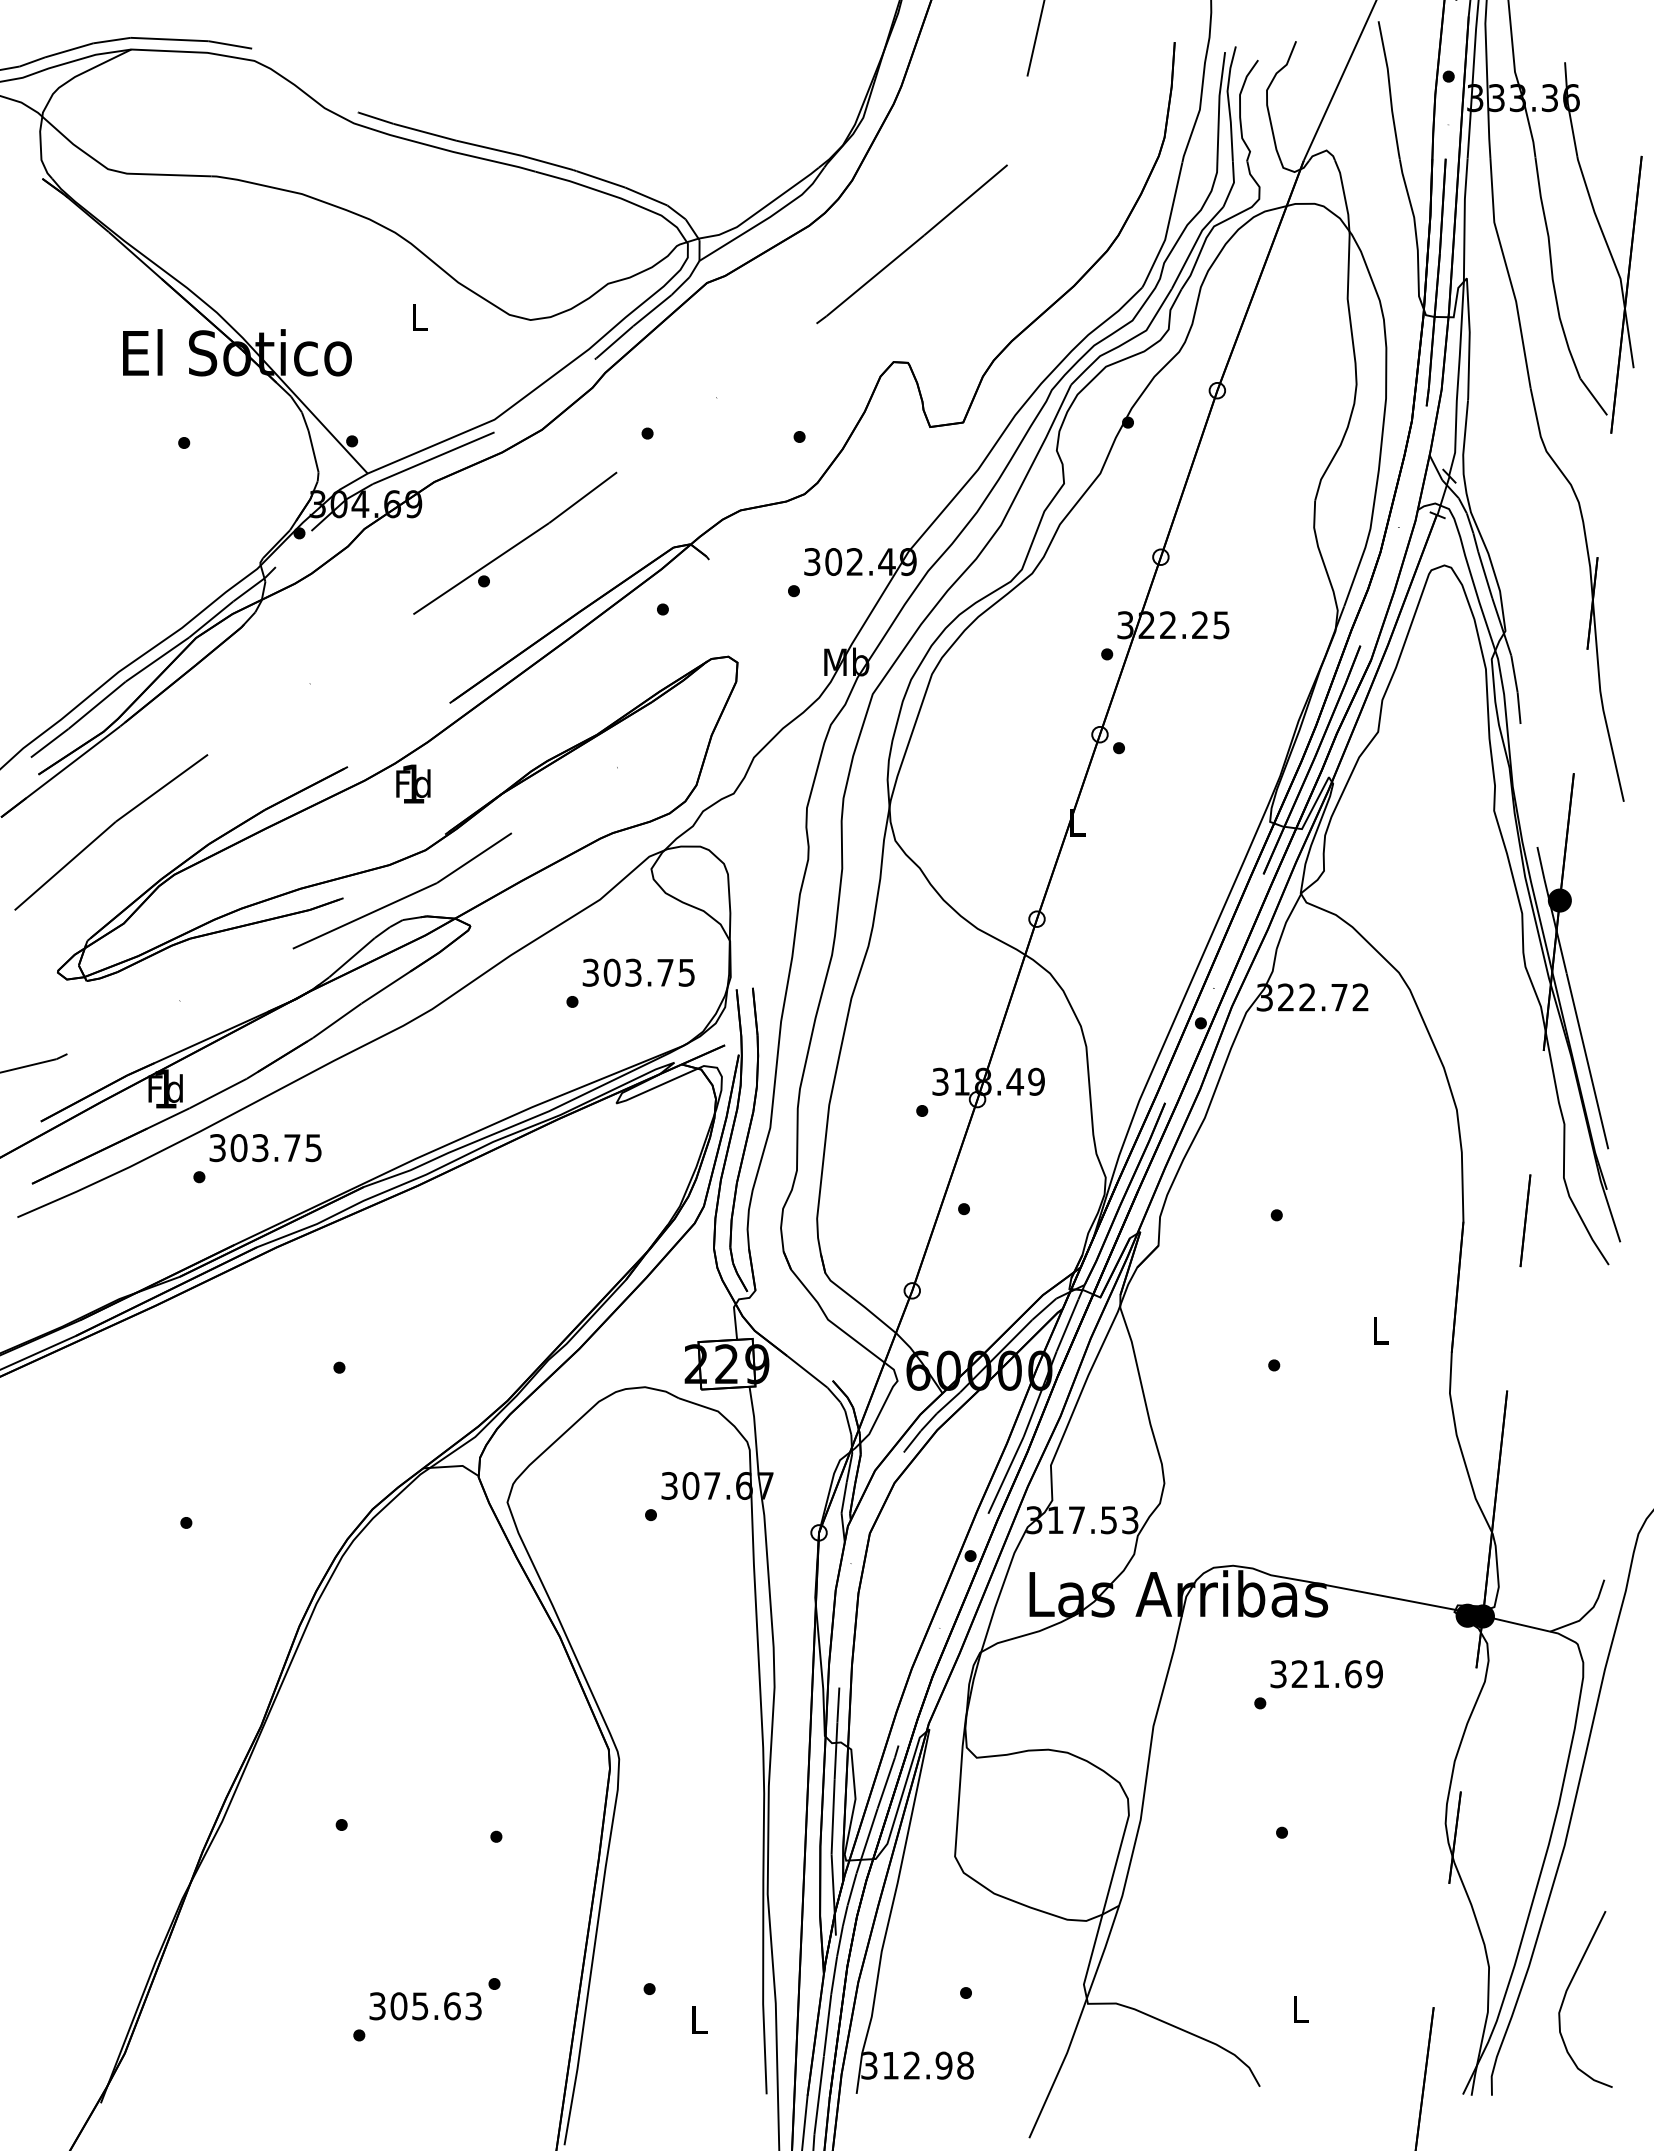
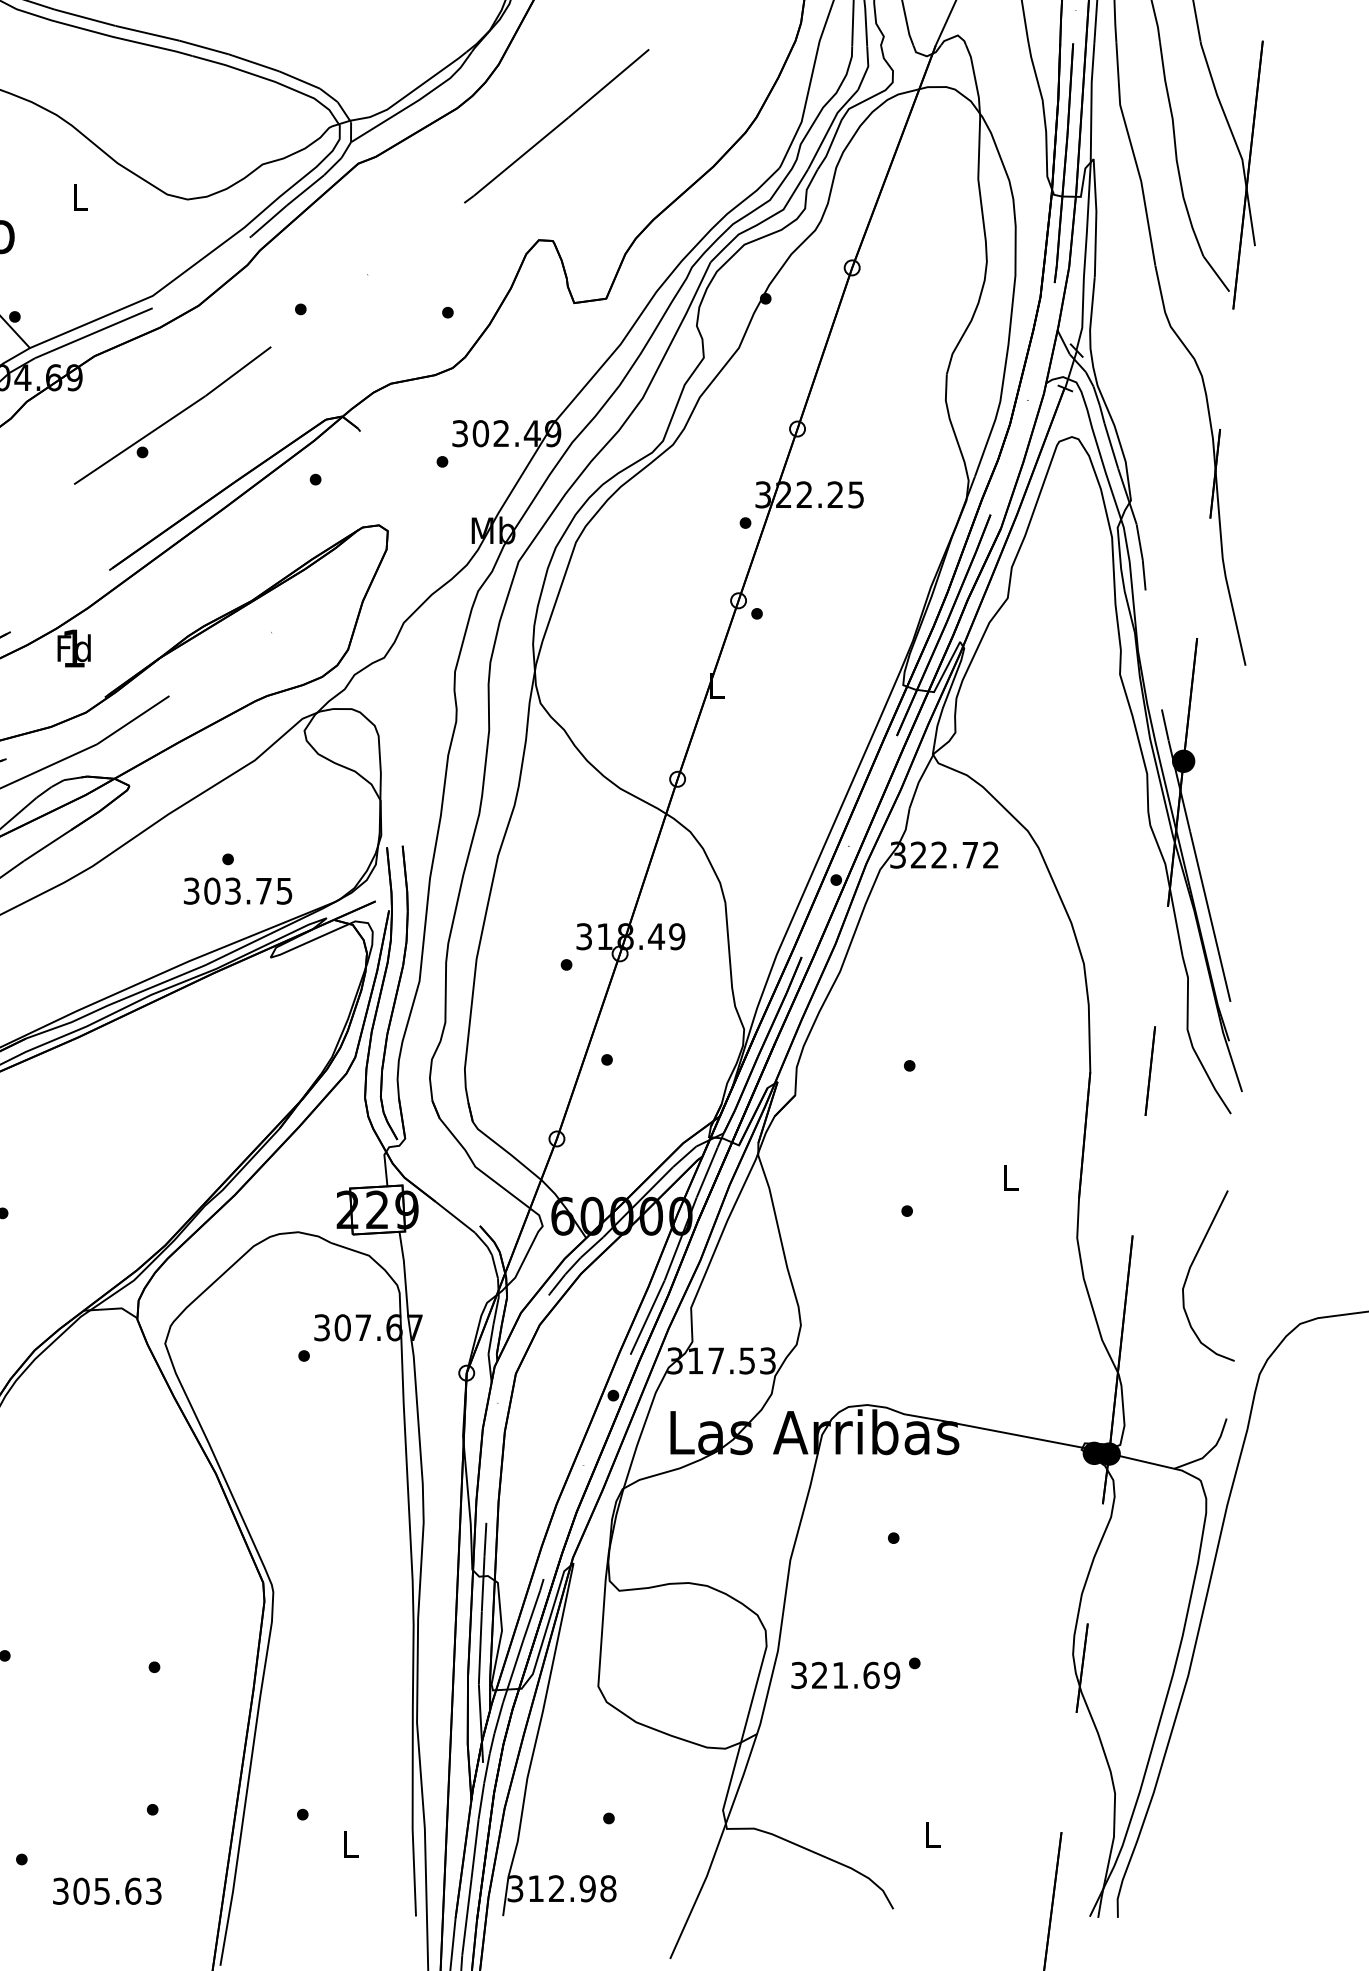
text: (638, 972) -> (237, 890), moved
text: (1326, 1674) -> (845, 1675), moved
curve: (1566, 1994) -> (1190, 1271), moved
text: (425, 2006) -> (107, 1891), moved

